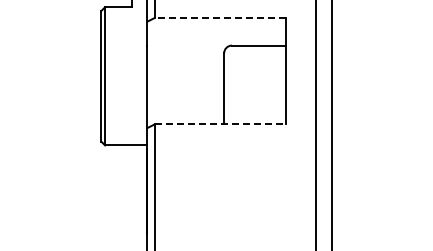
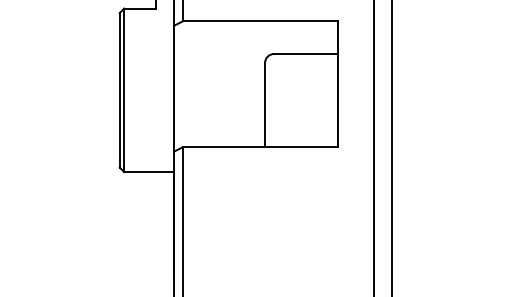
line: (219, 17) -> (259, 20), dashed -> solid
line: (220, 124) -> (260, 147), dashed -> solid

